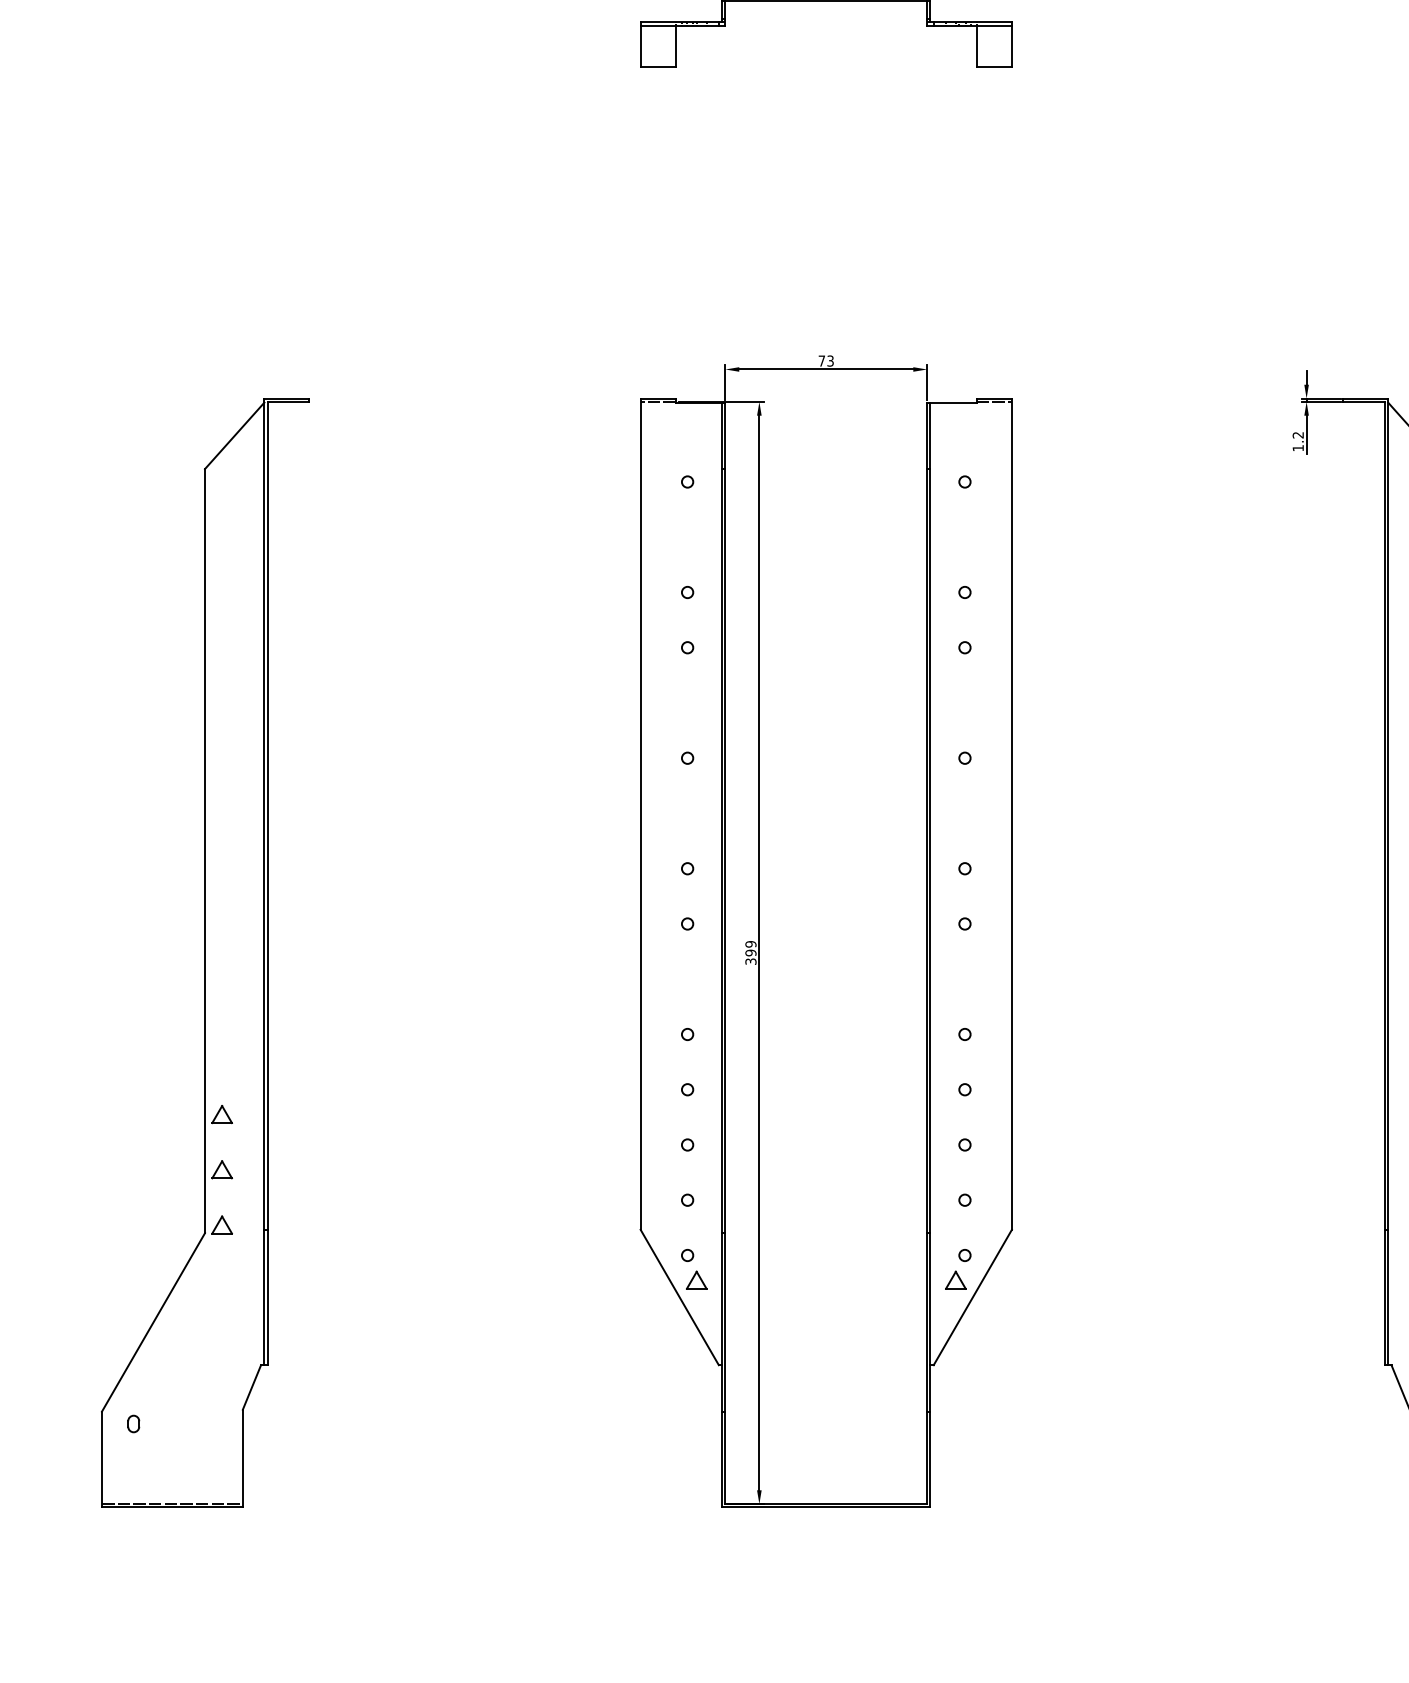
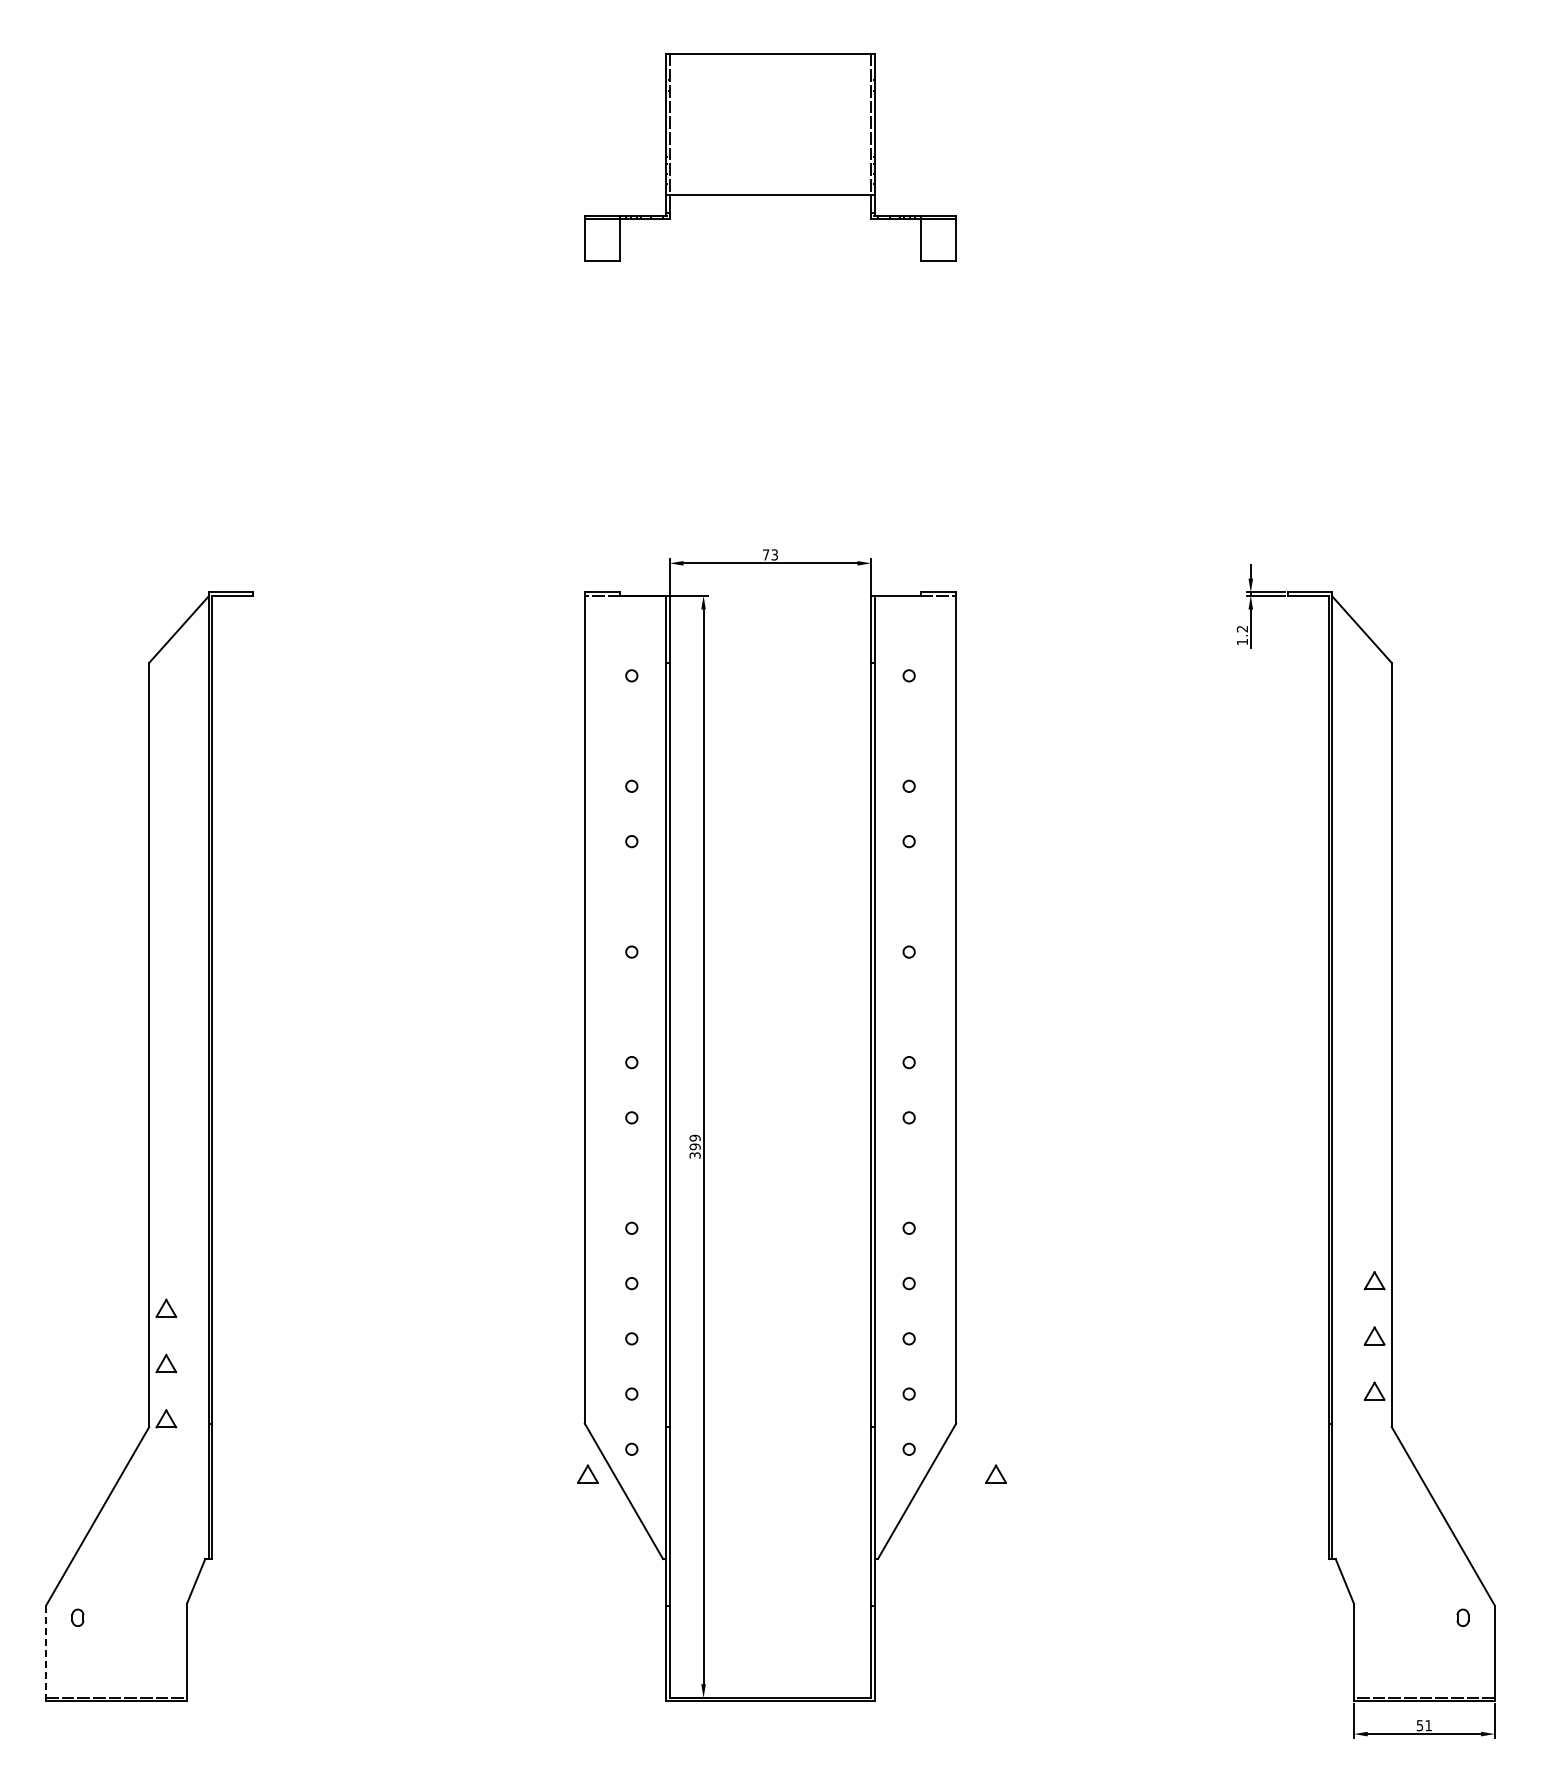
part: (696, 1279) -> (587, 1473), moved
part: (955, 1279) -> (995, 1473), moved
line: (102, 1459) -> (46, 1653), solid -> dashed

